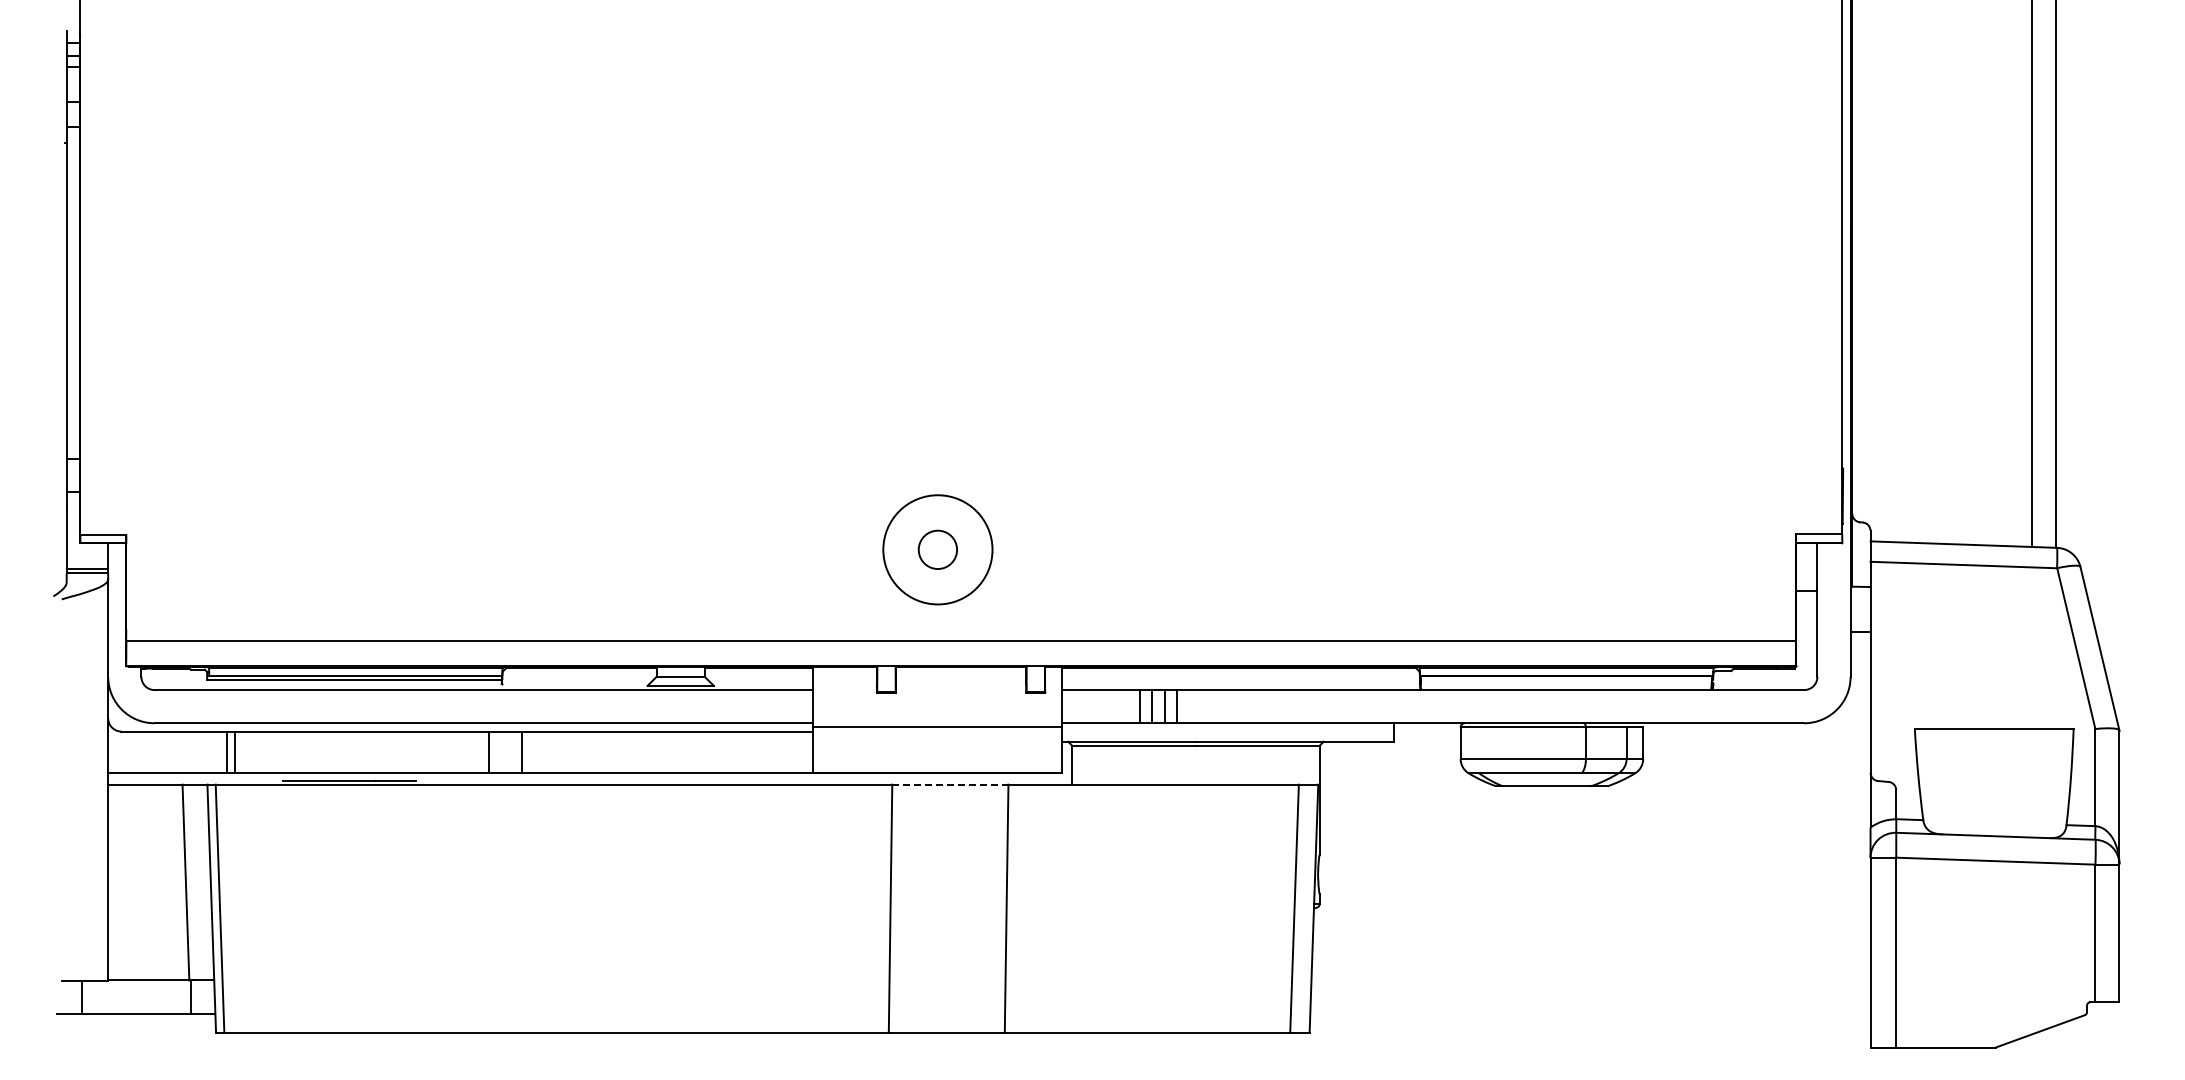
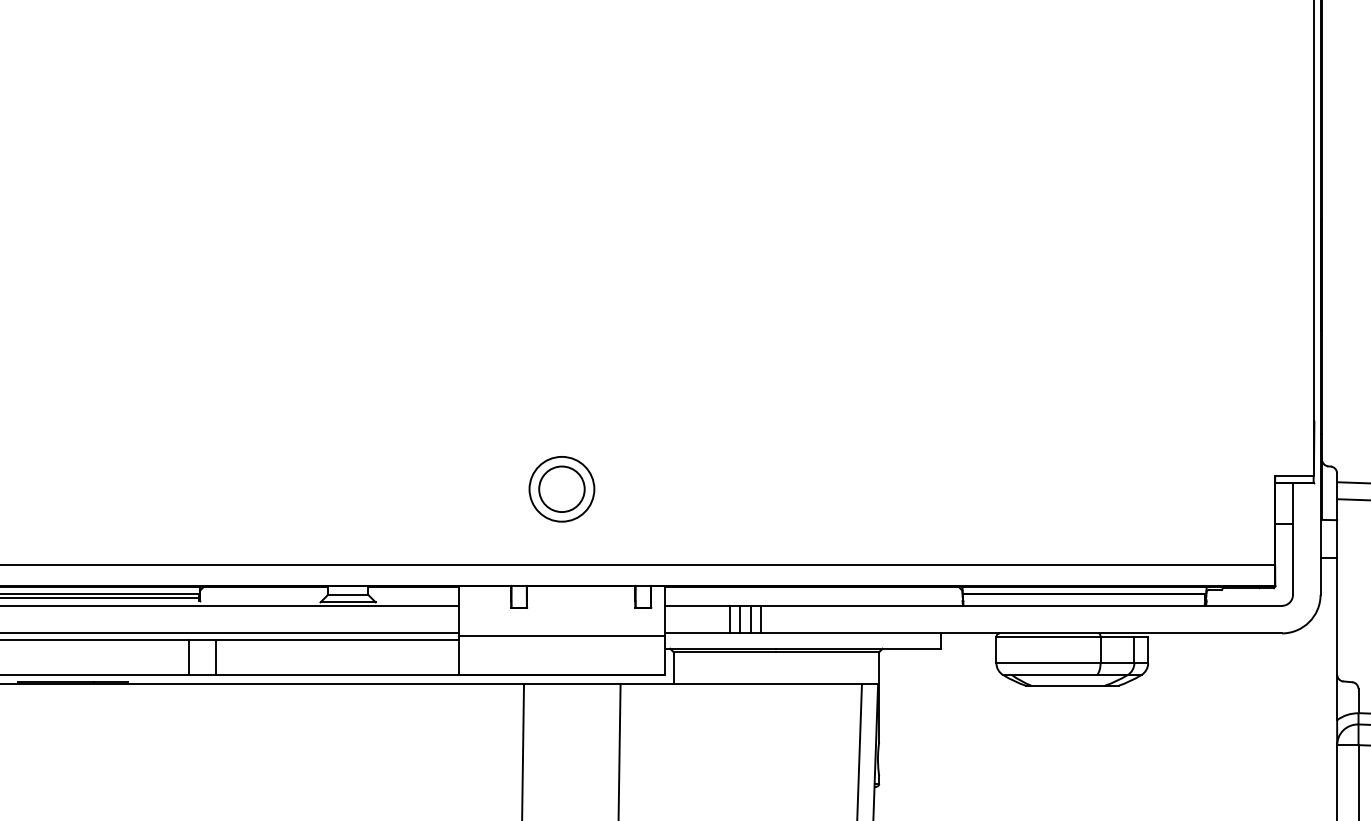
circle: (937, 549) -> (561, 488), size x0.71
circle: (937, 549) -> (561, 488), size x1.43
line: (950, 784) -> (572, 684), dashed -> solid

